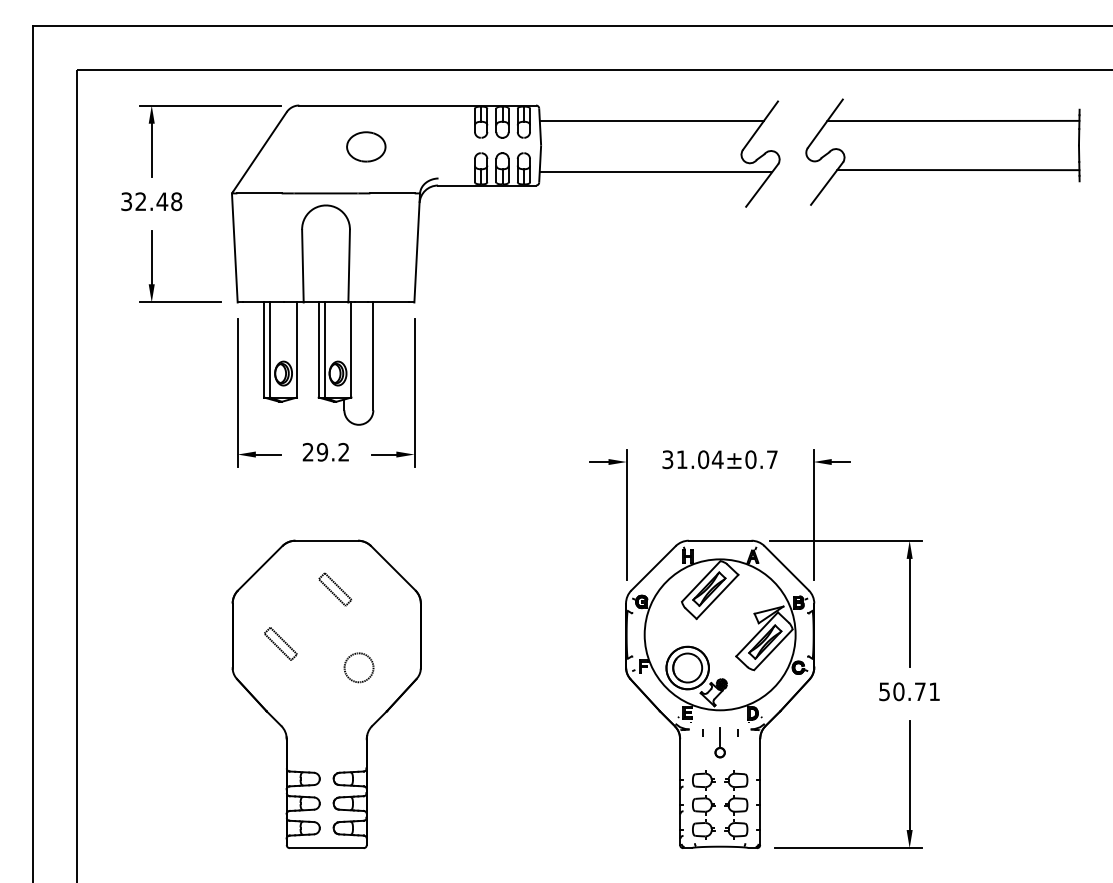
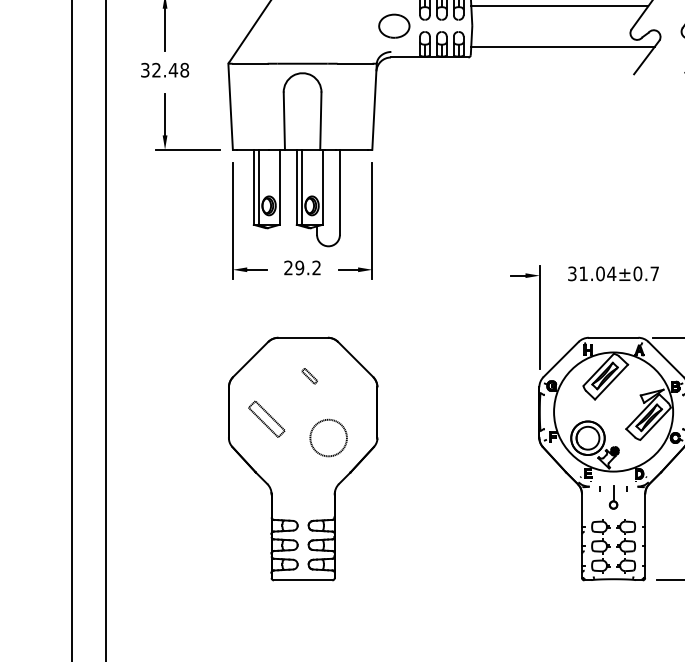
part: (366, 146) -> (394, 25), moved
part: (334, 589) -> (309, 376), size x0.6
part: (280, 643) -> (266, 418), size x1.4
circle: (358, 667) -> (328, 437), size x1.6

